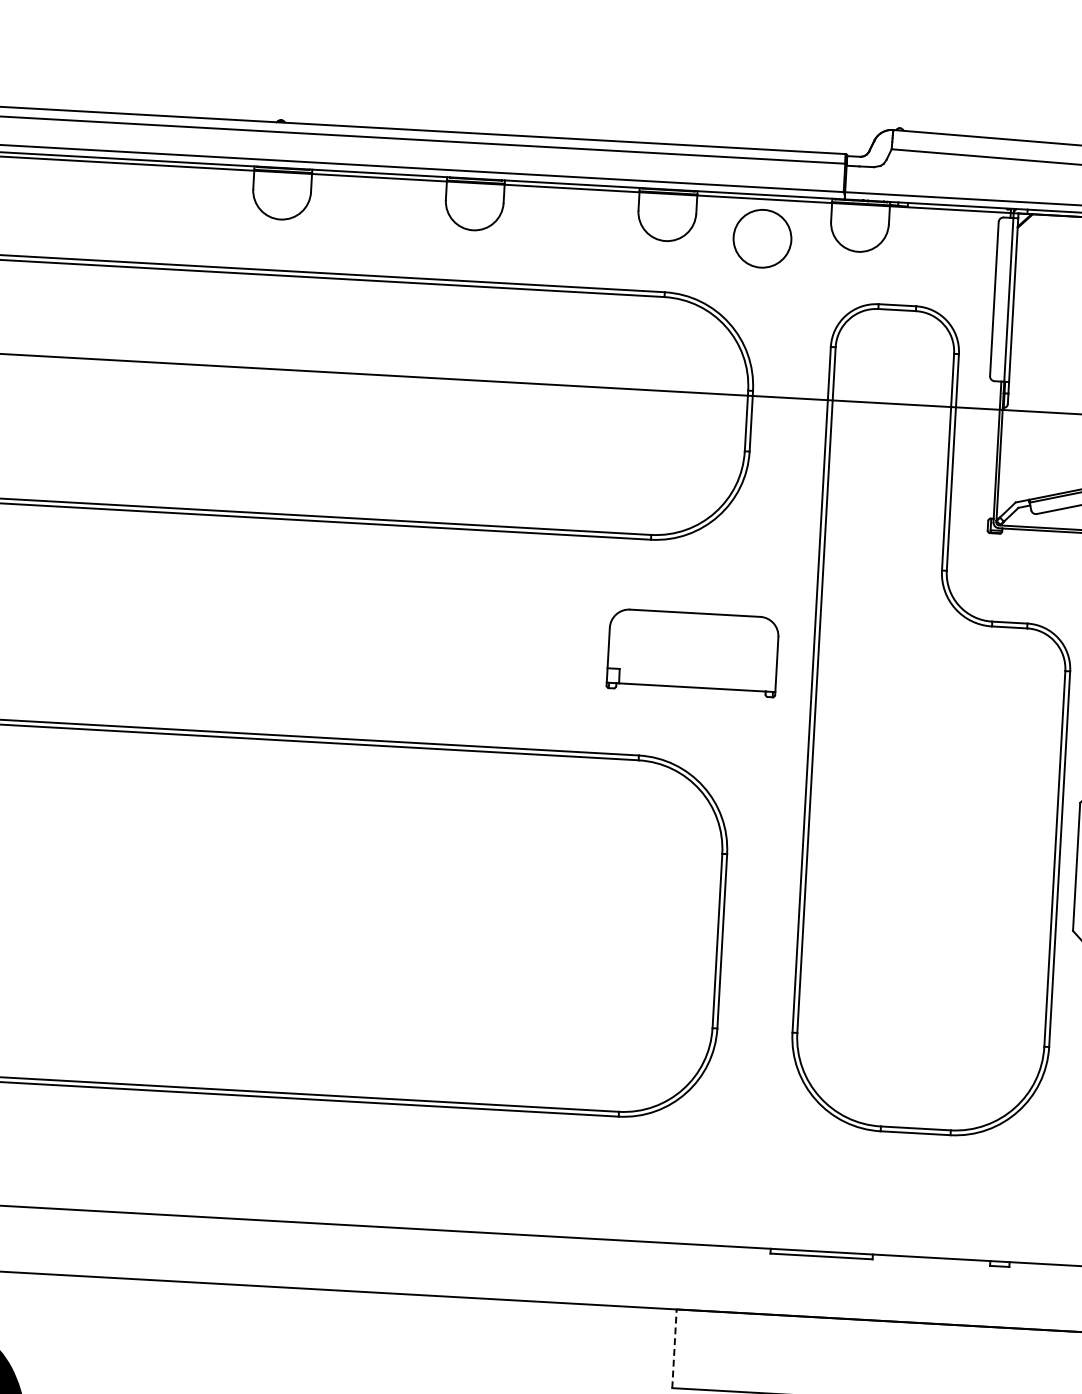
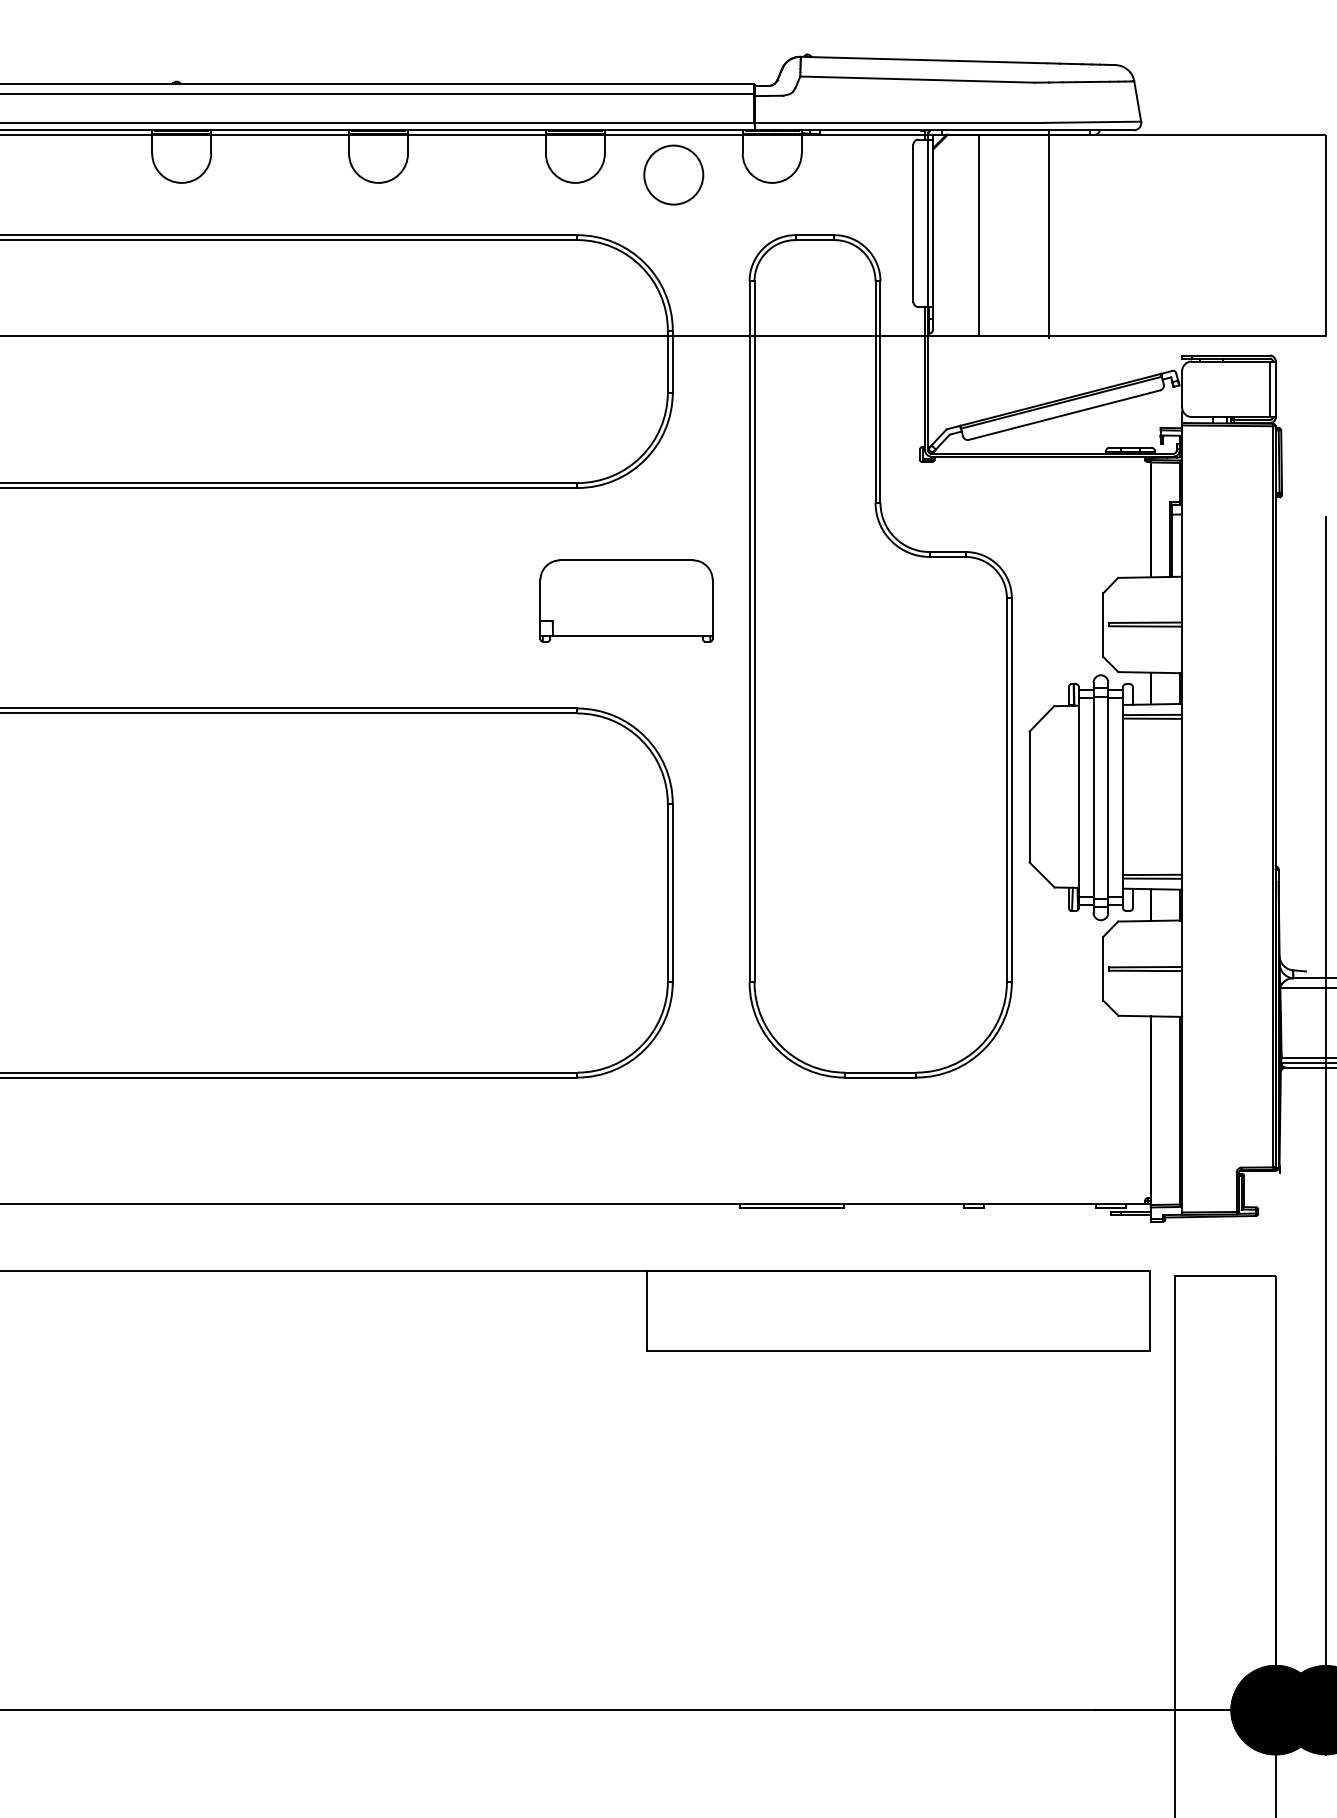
line: (1058, 313) -> (979, 234), added
line: (674, 1348) -> (647, 1310), dashed -> solid

